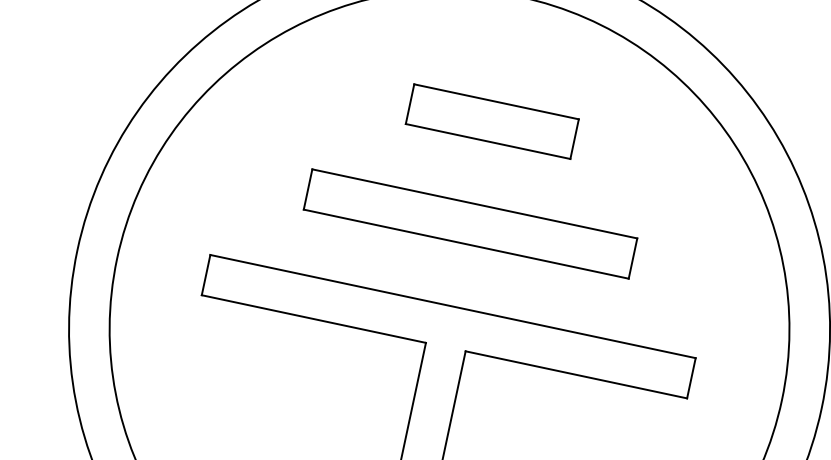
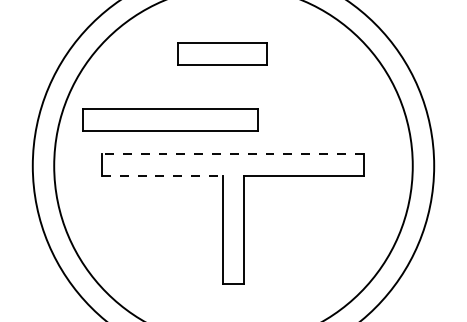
part: (492, 120) -> (222, 53), moved
part: (470, 222) -> (170, 119), moved
line: (452, 305) -> (232, 153), solid -> dashed
line: (314, 319) -> (162, 175), solid -> dashed

